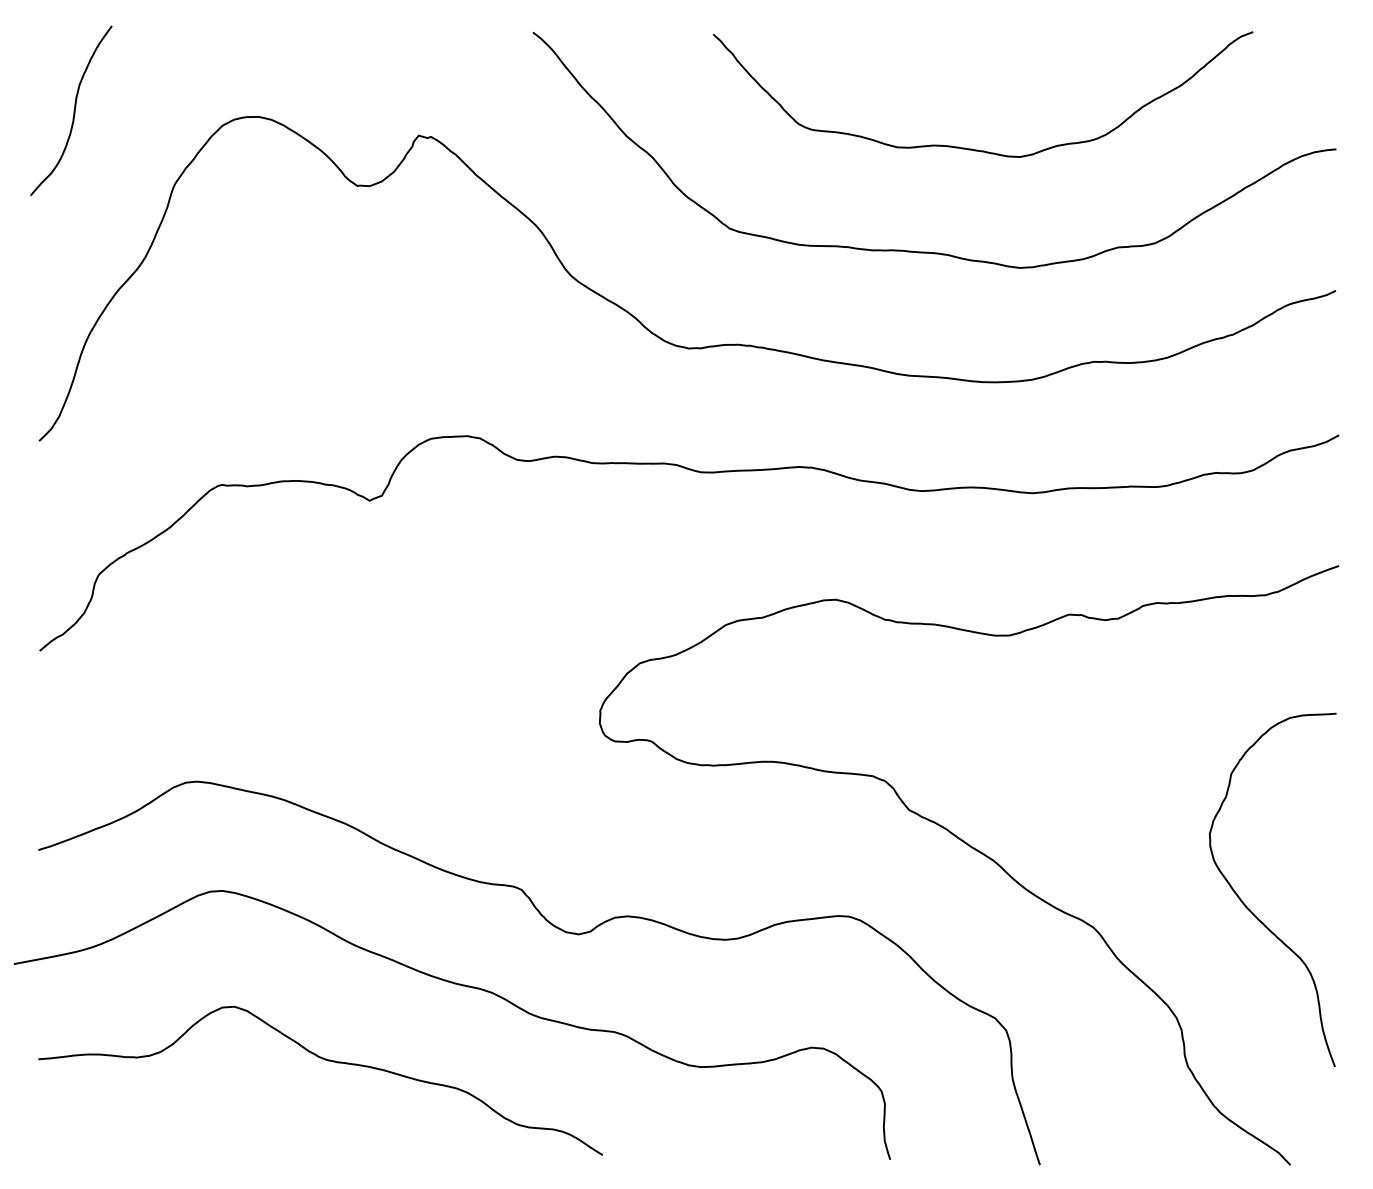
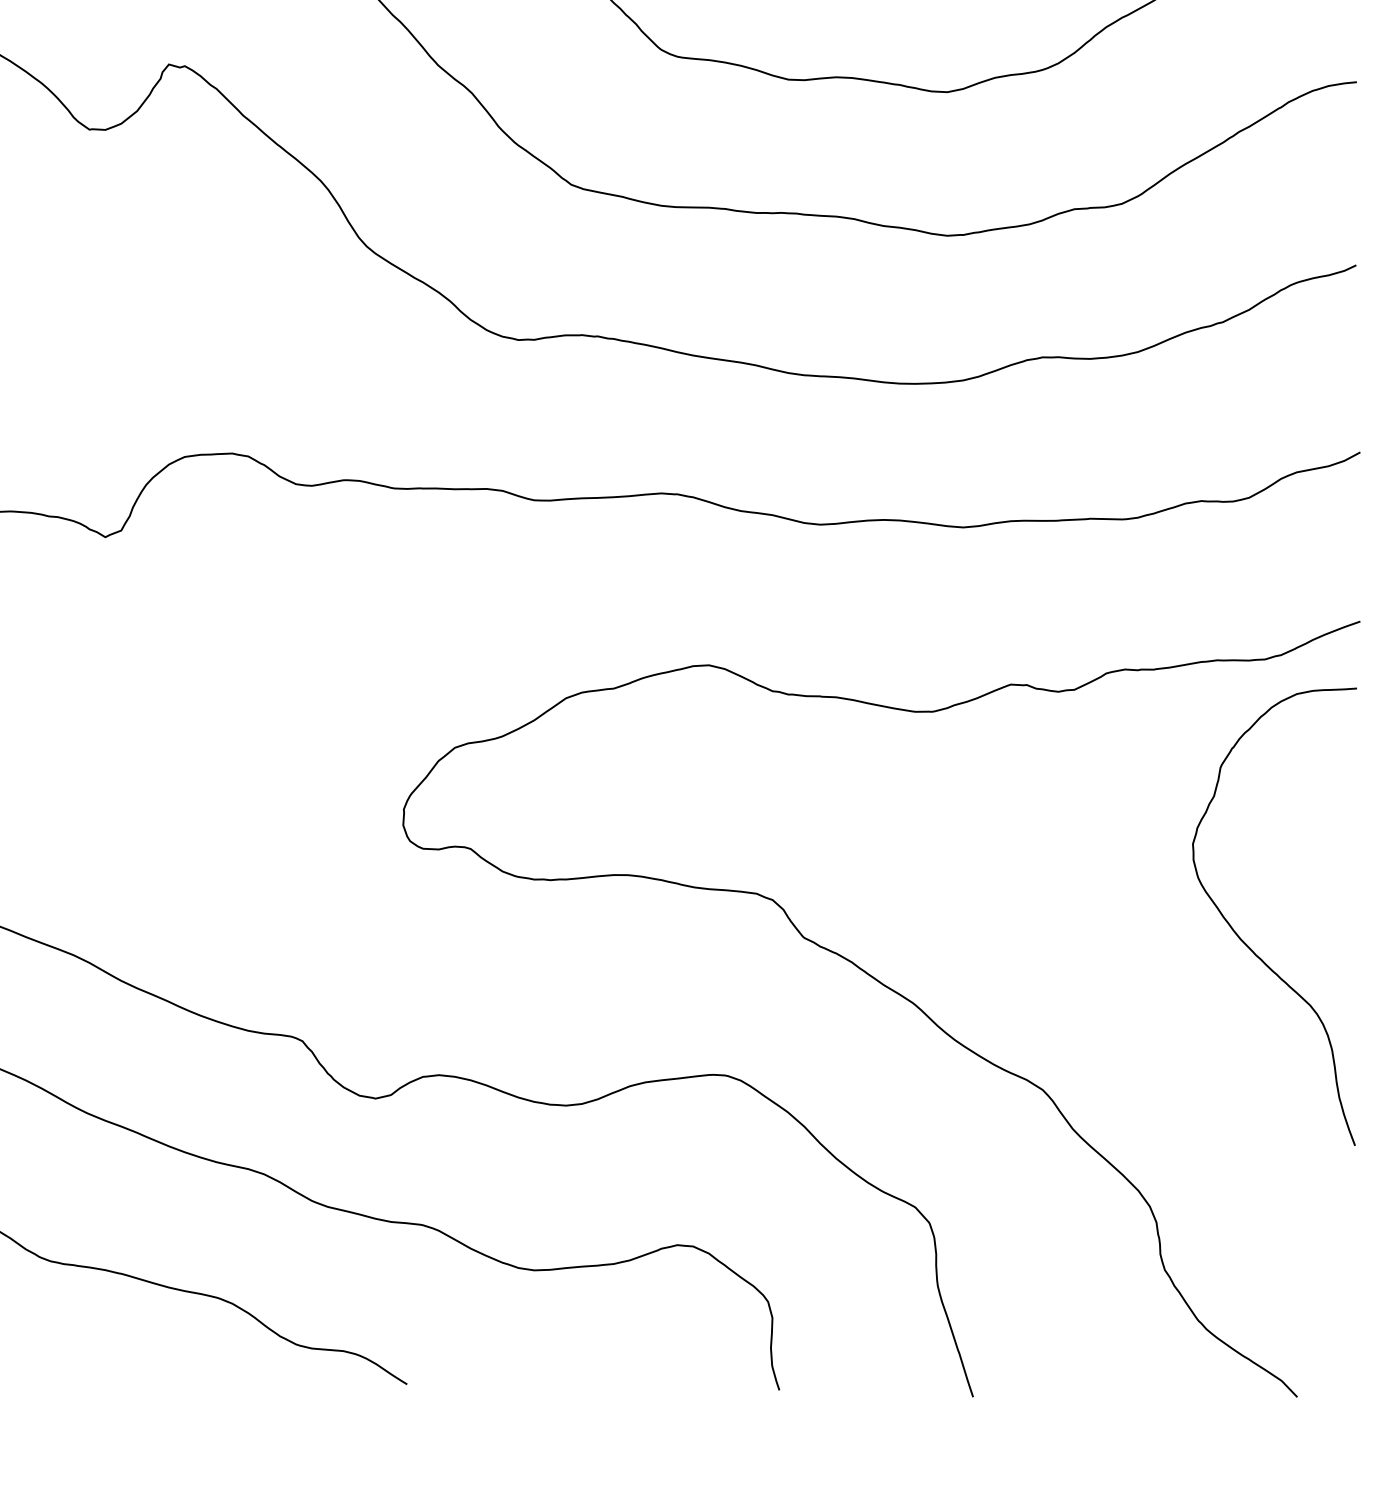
curve: (1251, 910) -> (1246, 943), moved

